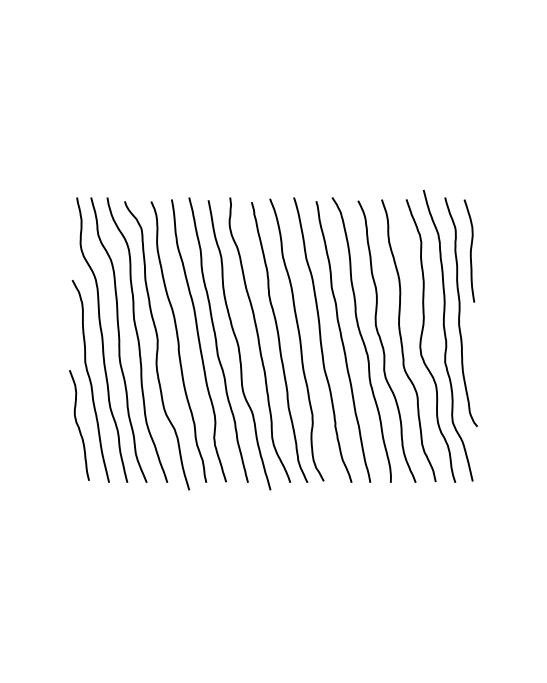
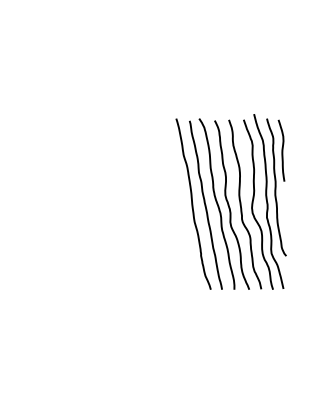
part: (195, 344) -> (117, 206), removed

